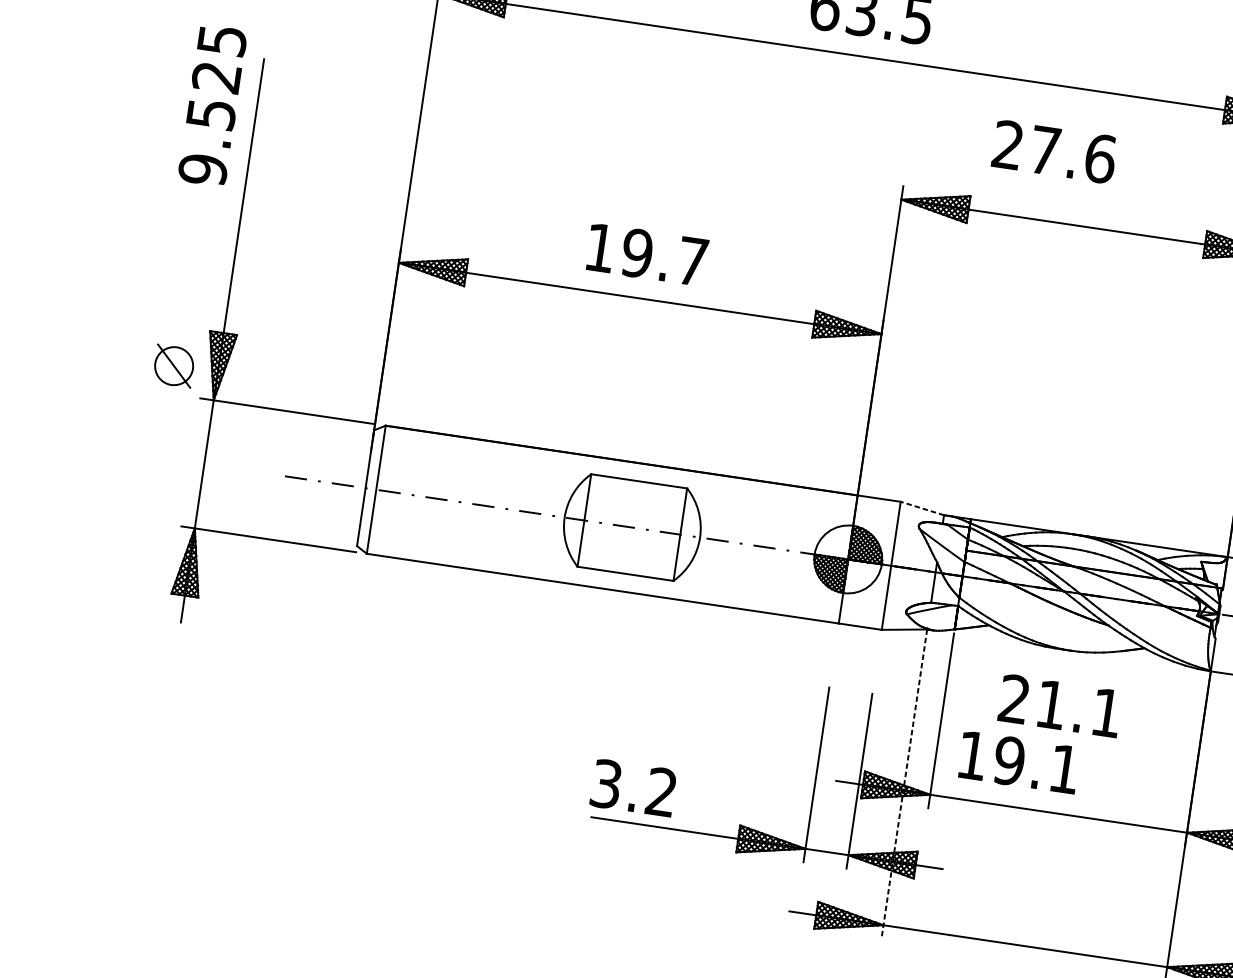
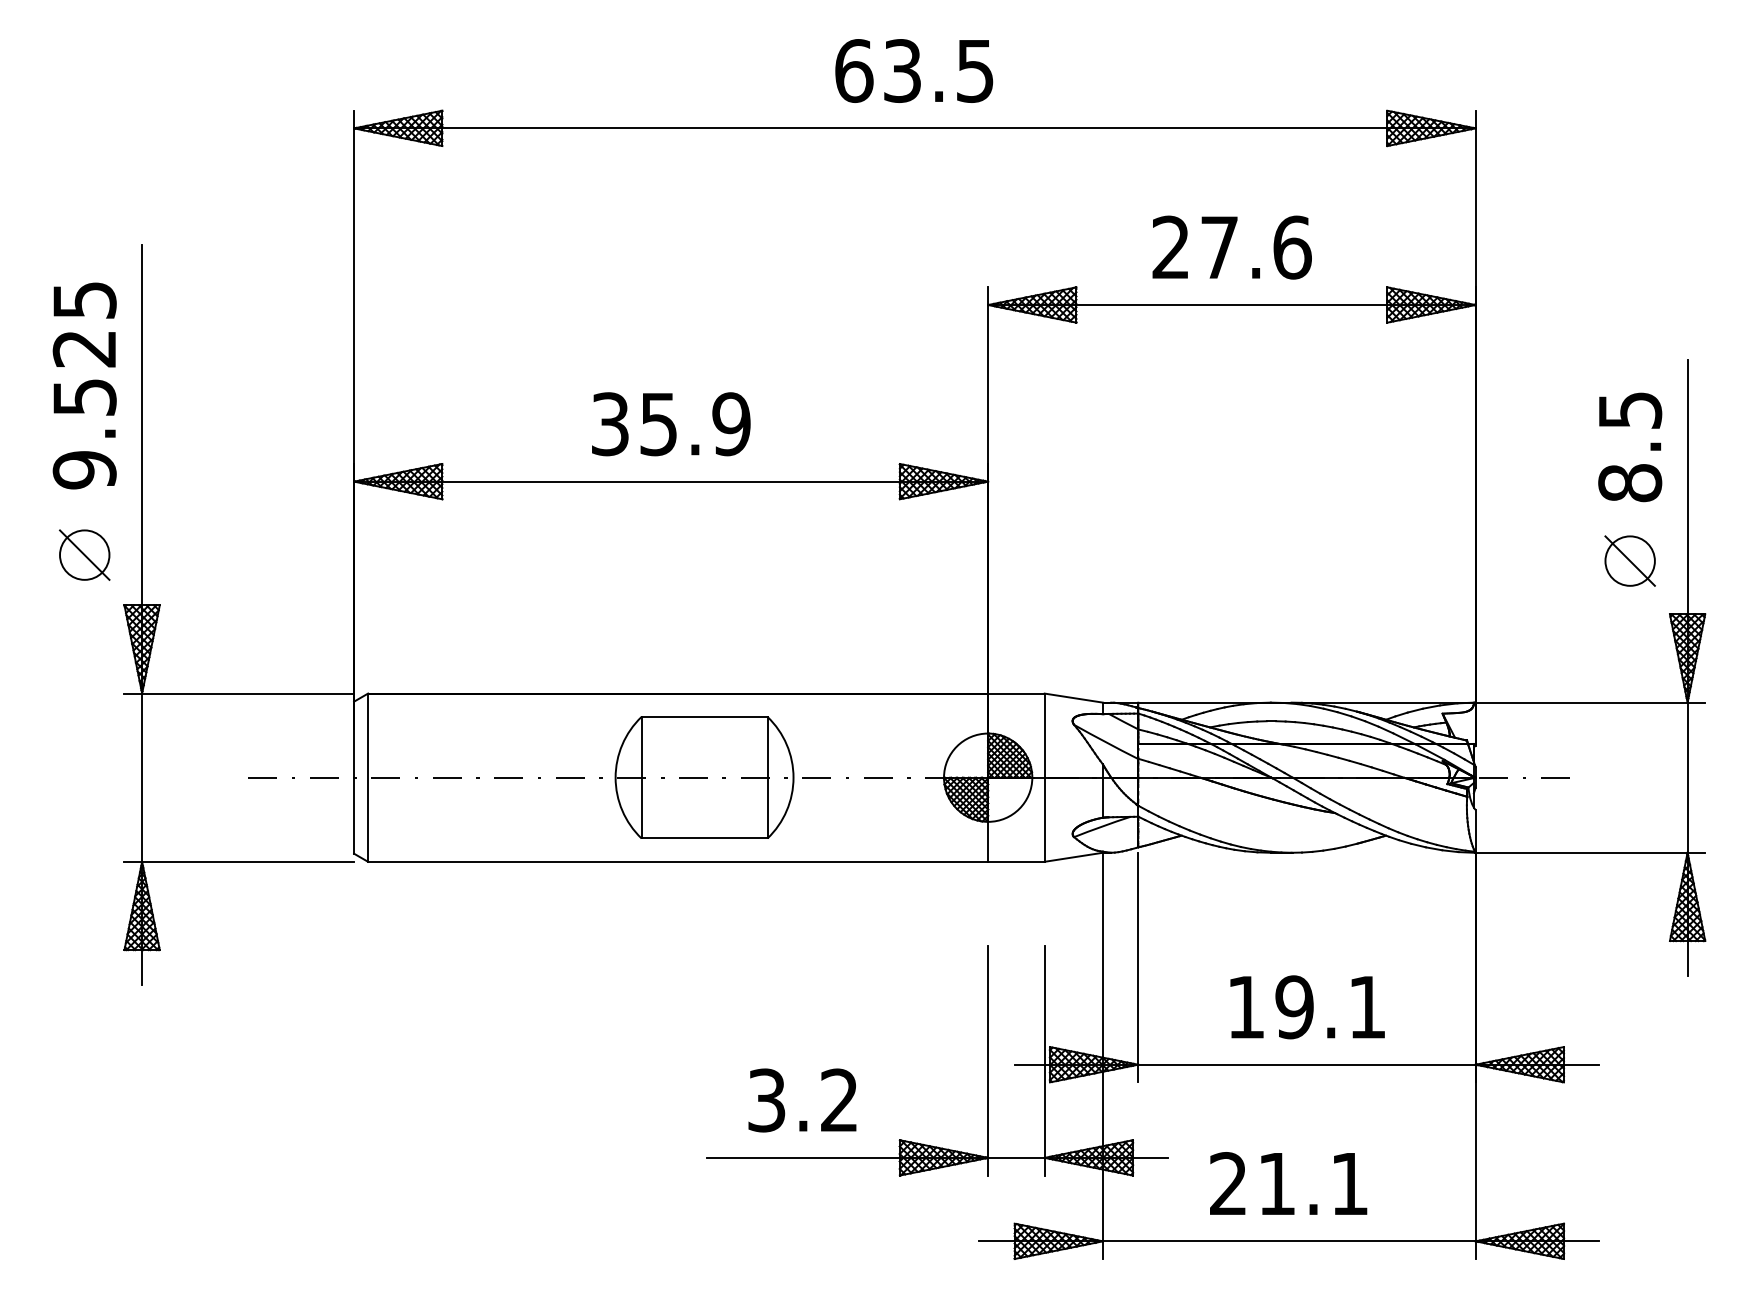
text: (212, 105) -> (84, 385), moved
text: (1054, 151) -> (1231, 247), moved
text: (646, 255) -> (671, 424), 19.7 -> 35.9
part: (174, 365) -> (84, 554), moved
line: (922, 508) -> (1073, 698), dashed -> solid
text: (1060, 705) -> (1288, 1183), moved
text: (1019, 762) -> (1307, 1007), moved
line: (903, 784) -> (1102, 1056), dashed -> solid
text: (633, 788) -> (802, 1100), moved

